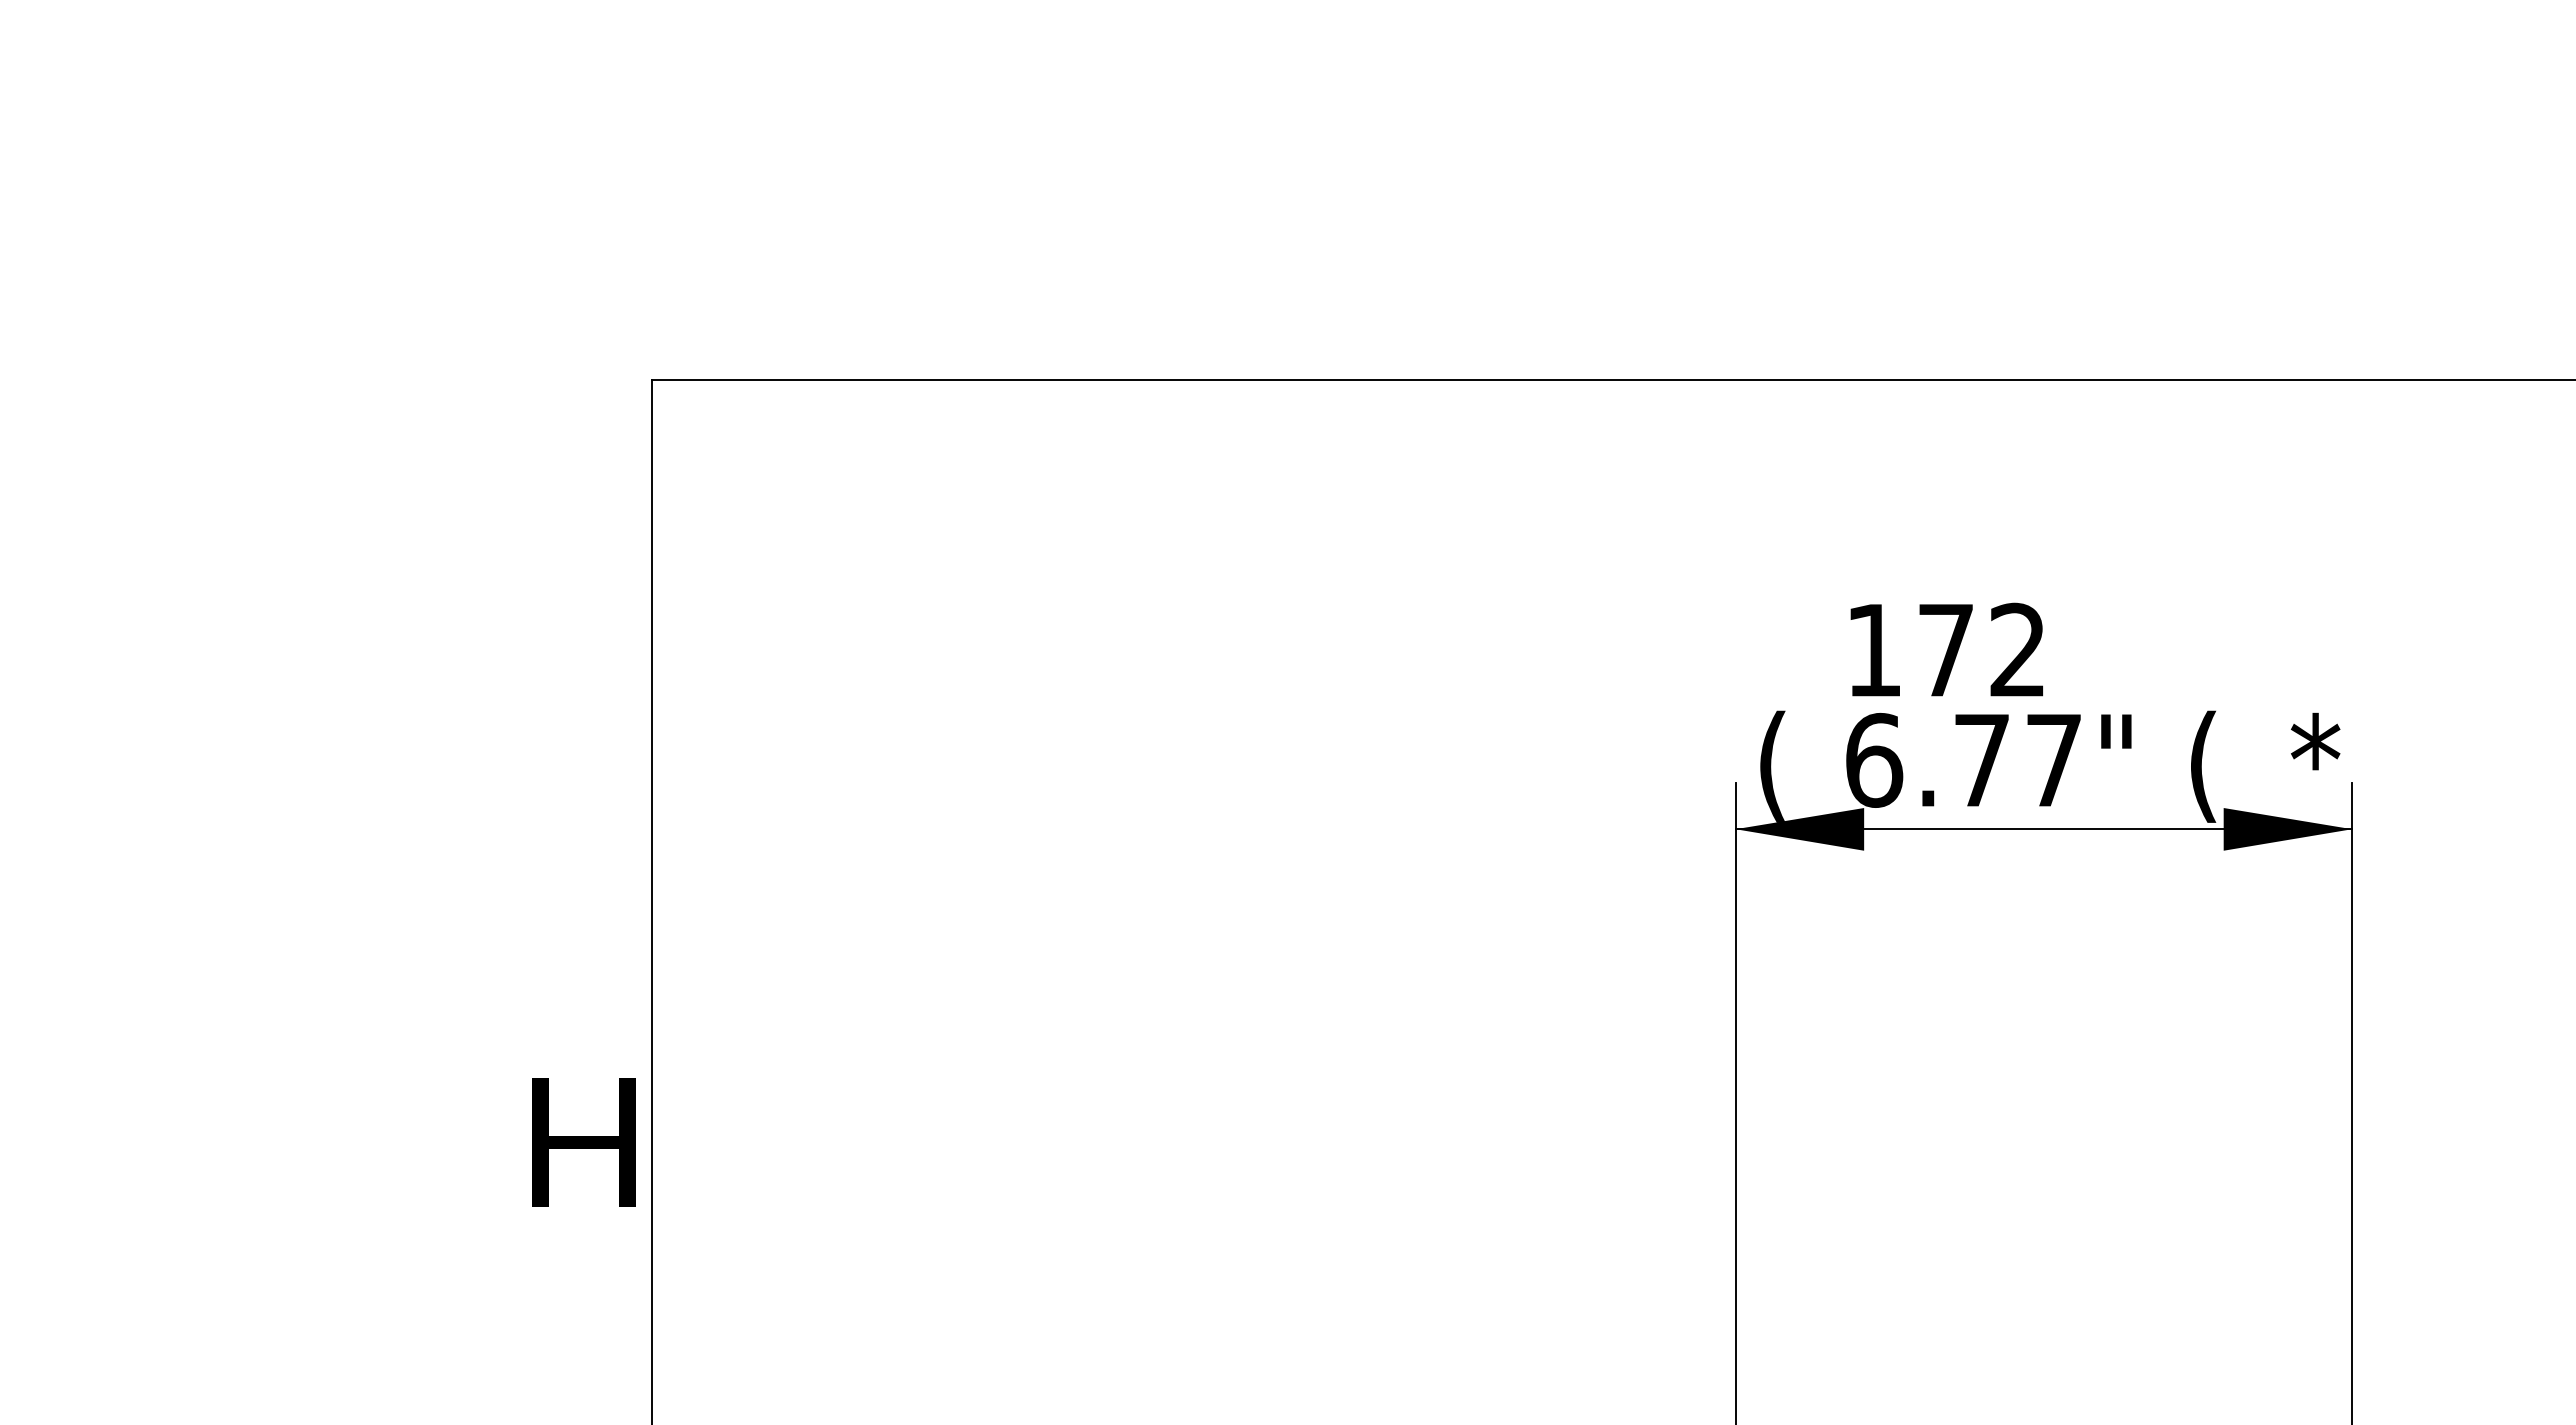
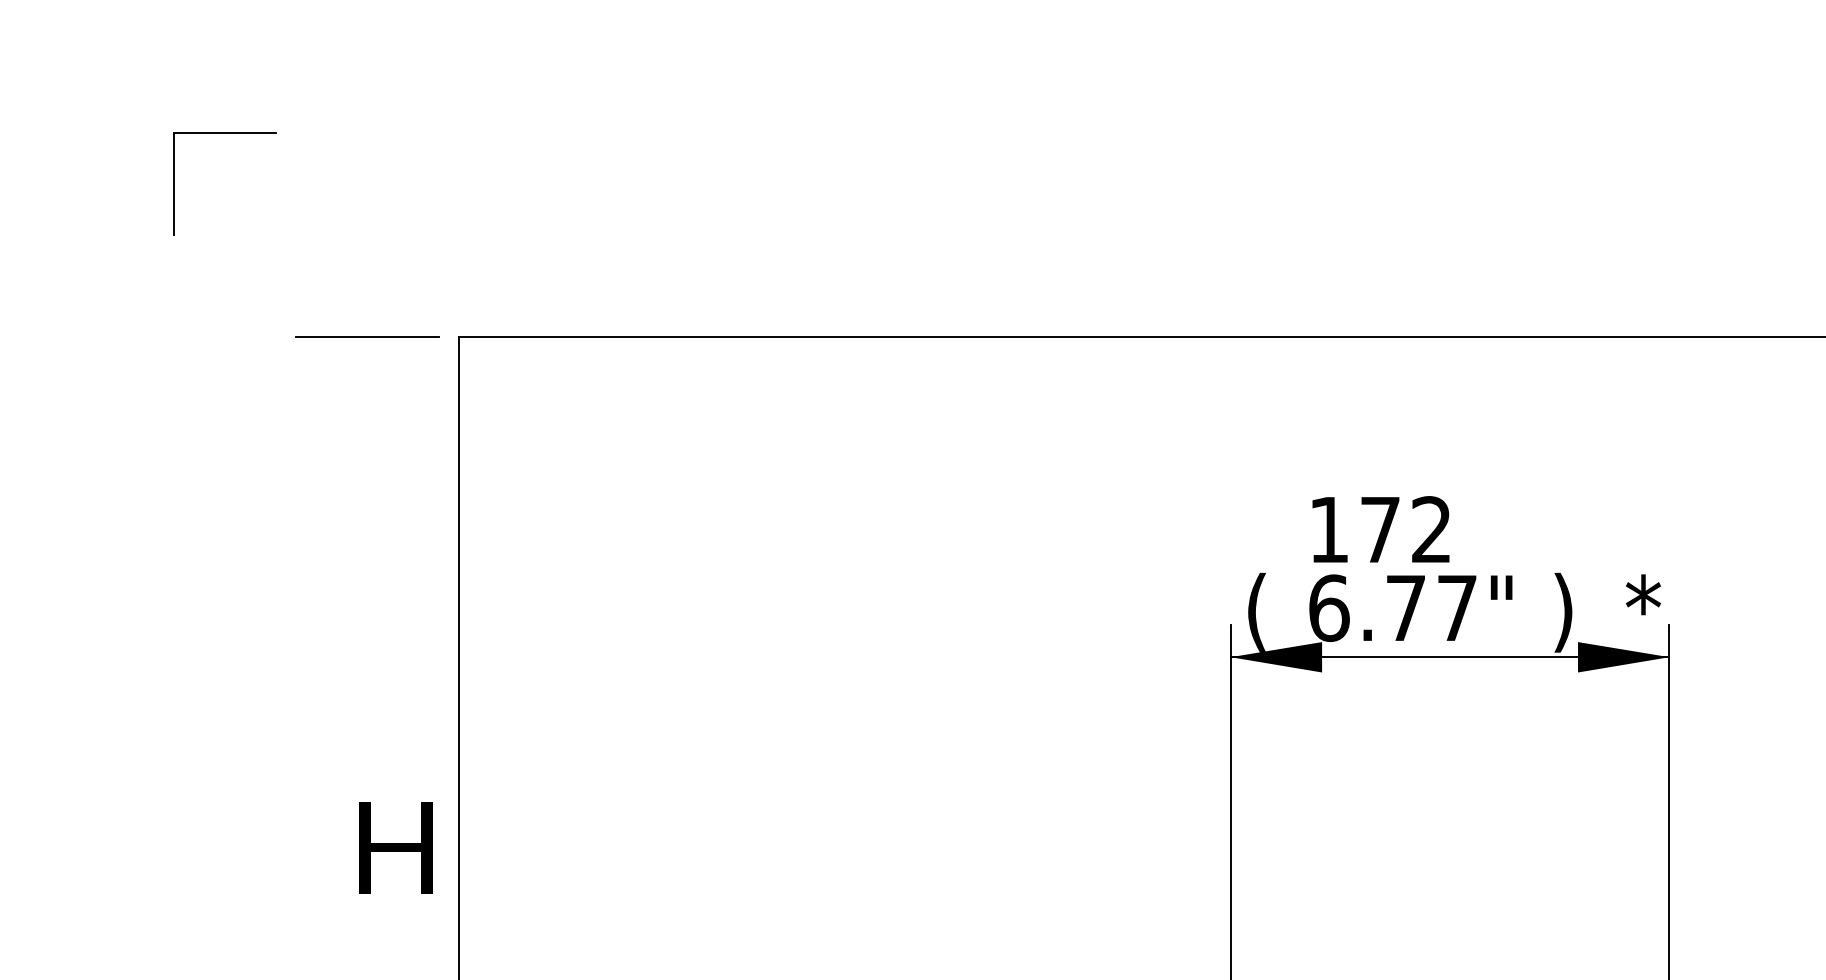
part: (322, 93) -> (224, 133), added
line: (522, 379) -> (367, 337), added
text: (2203, 766) -> (1563, 612), ( -> )
text: (583, 1142) -> (395, 847), moved

